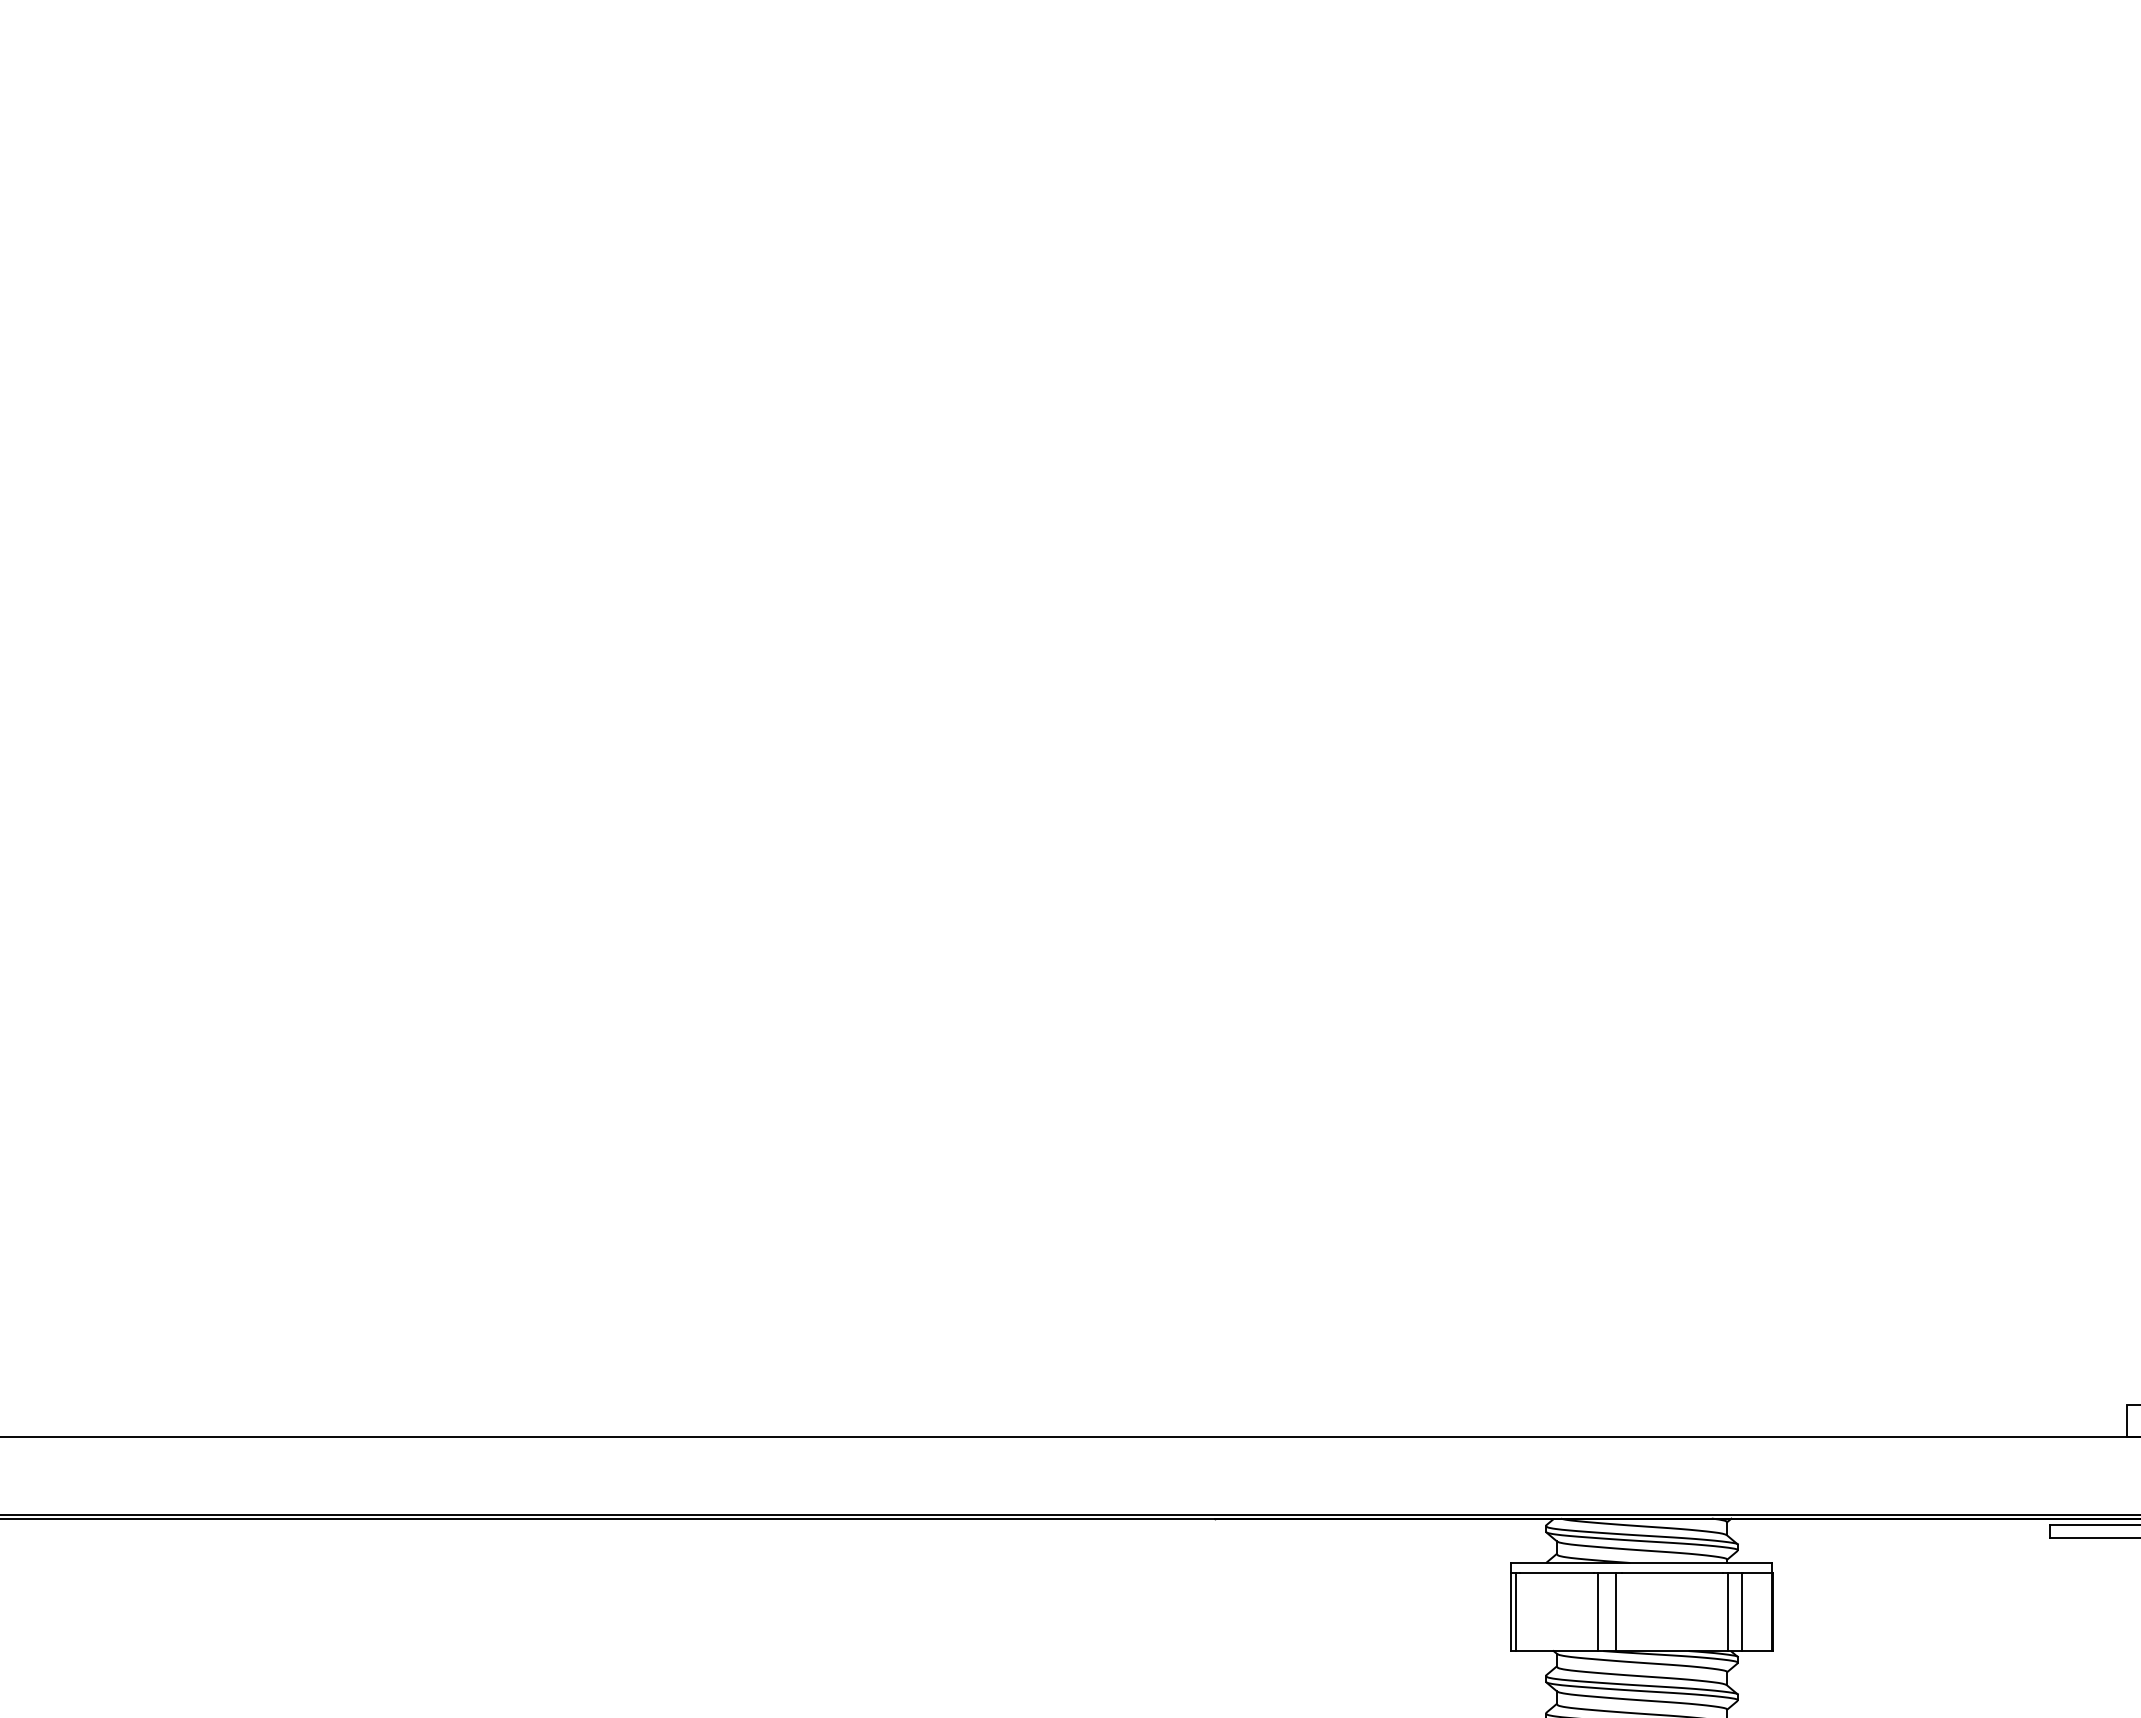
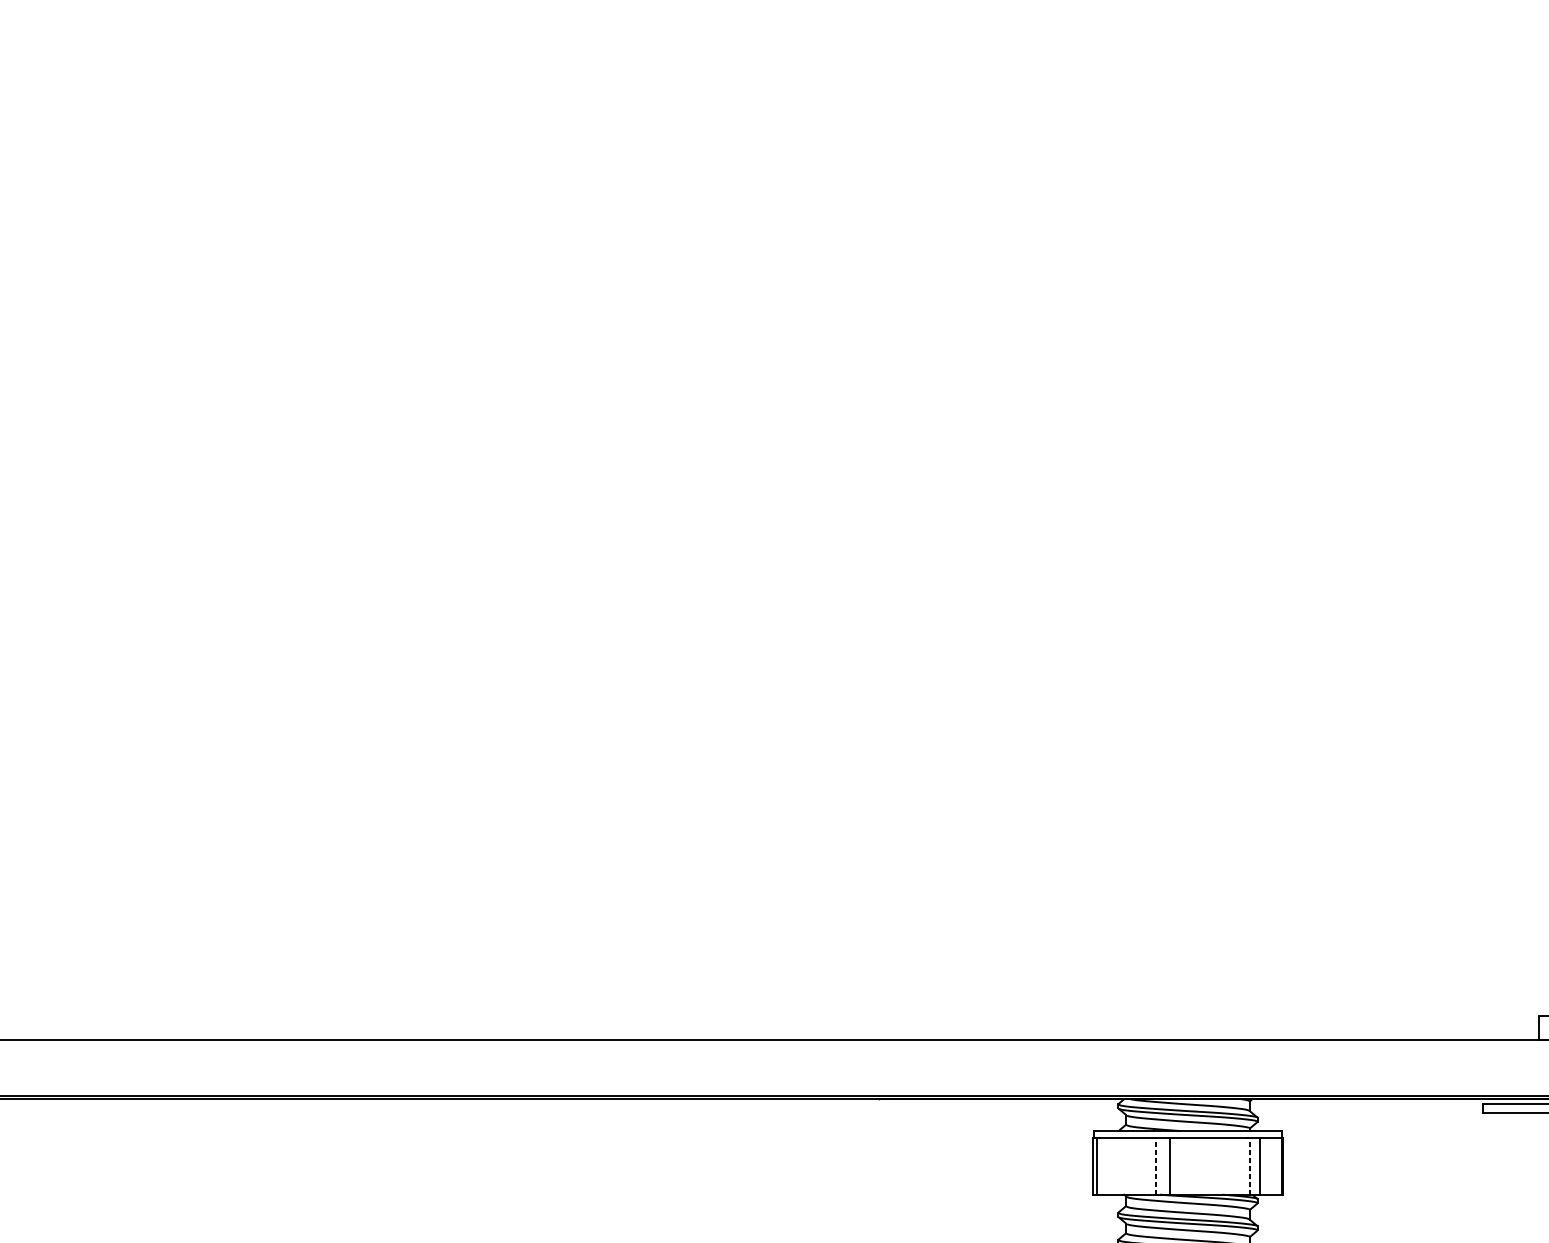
line: (1597, 1611) -> (1155, 1166), solid -> dashed
line: (1728, 1611) -> (1250, 1166), solid -> dashed

